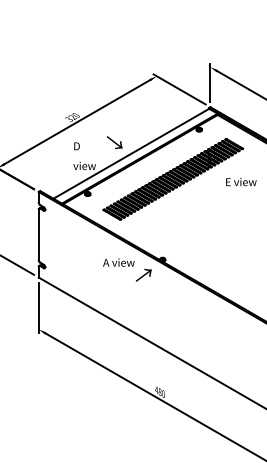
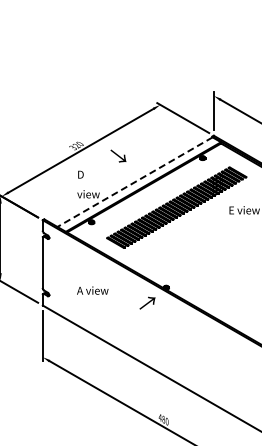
text: (114, 142) -> (118, 155), moved
line: (131, 153) -> (135, 181), solid -> dashed
text: (118, 262) -> (92, 290), moved

